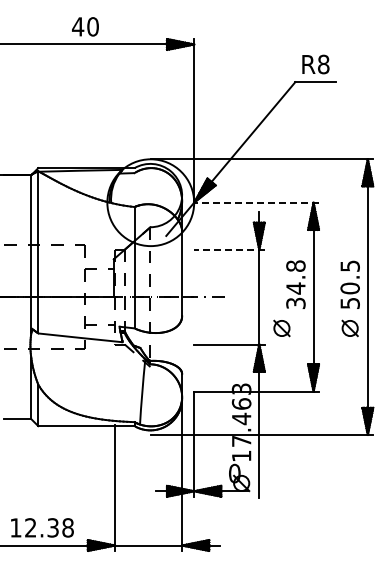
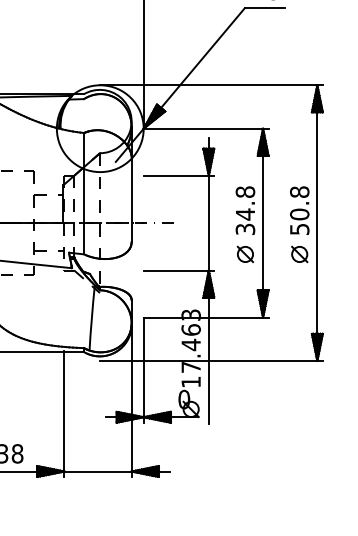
line: (256, 202) -> (206, 128), dashed -> solid
line: (228, 249) -> (178, 175), dashed -> solid
text: (349, 265) -> (299, 191), 50.5 -> 50.8
part: (281, 328) -> (245, 254), moved

